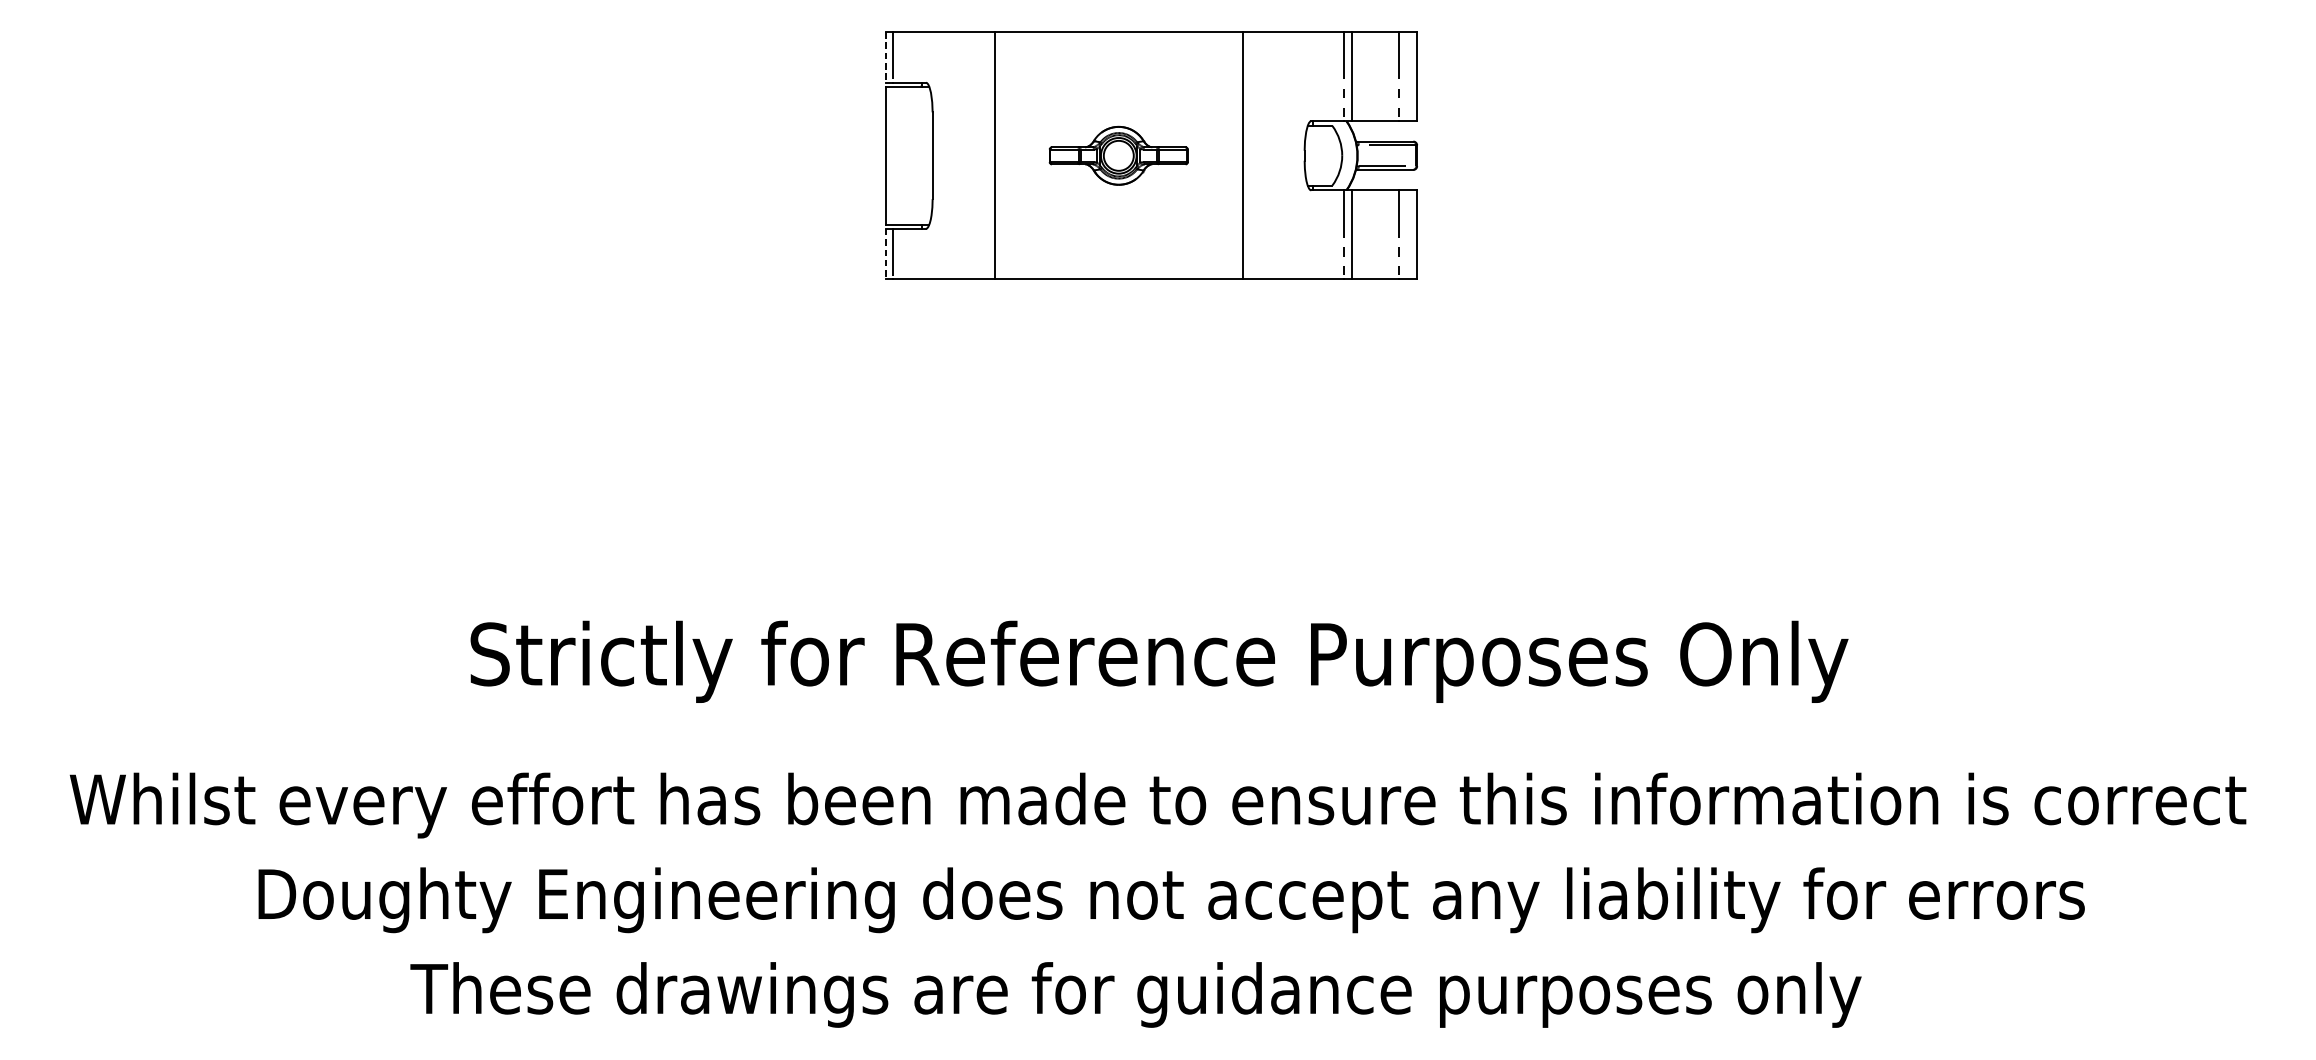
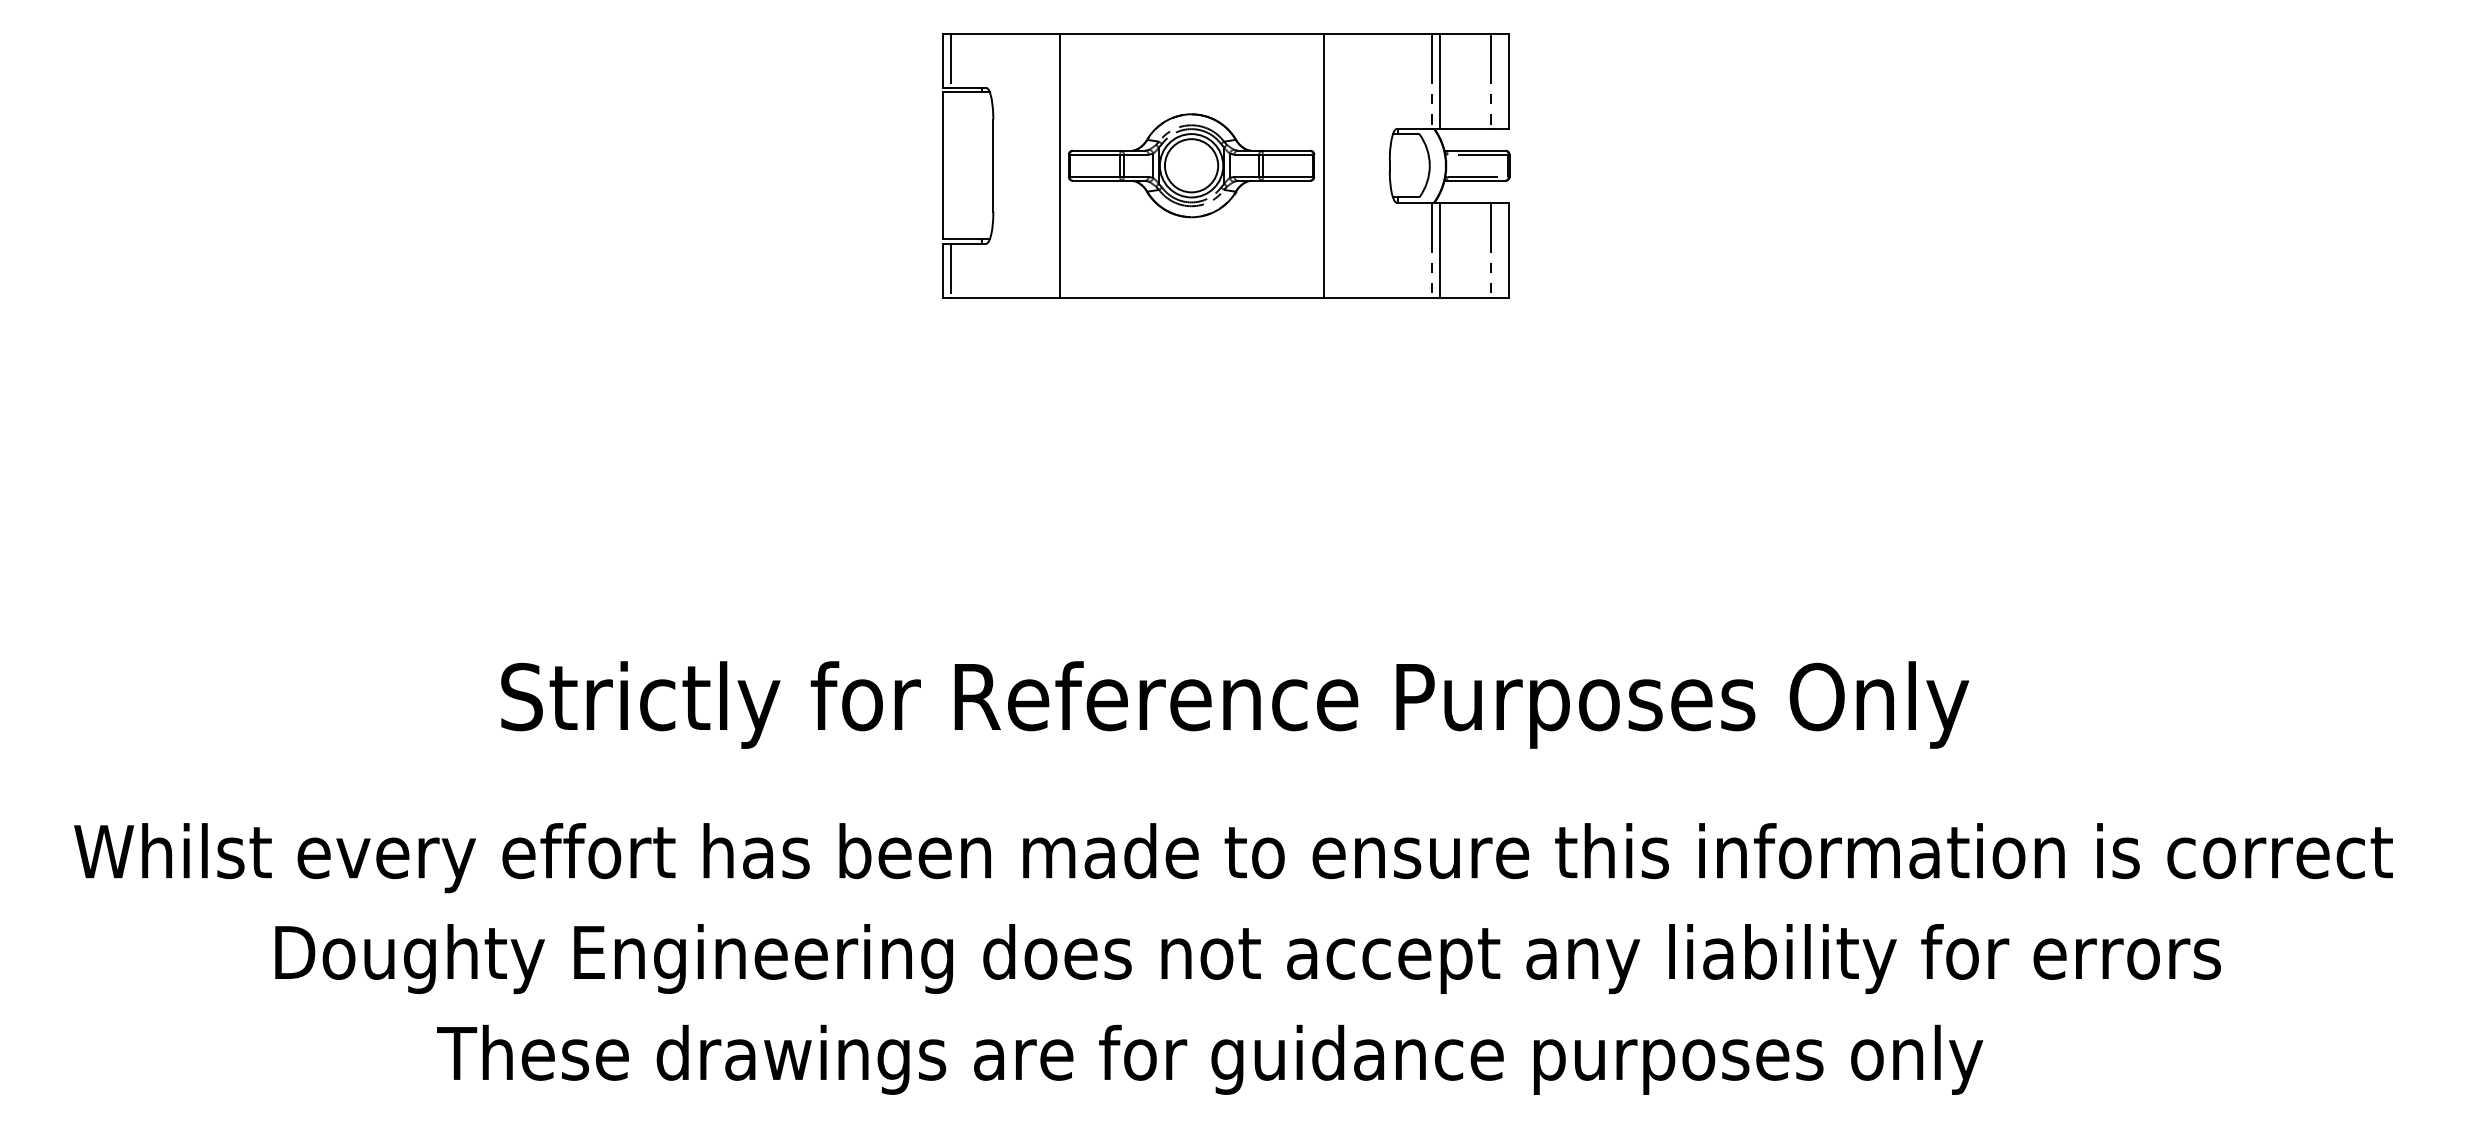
line: (885, 56) -> (943, 60), dashed -> solid
part: (1118, 155) -> (1191, 165), size x1.67
line: (885, 254) -> (943, 270), dashed -> solid

